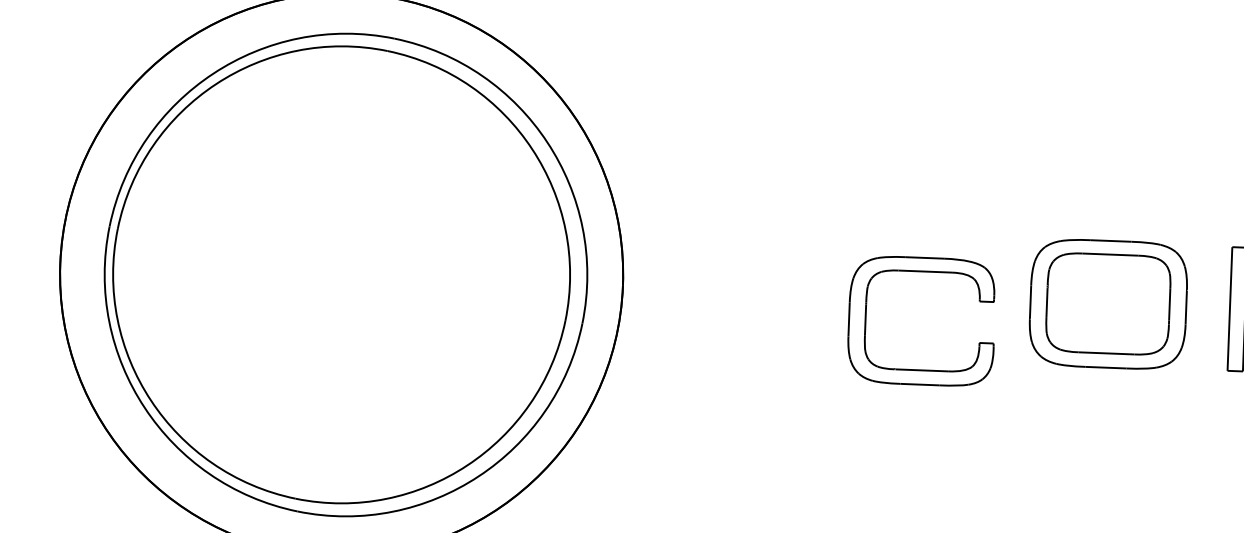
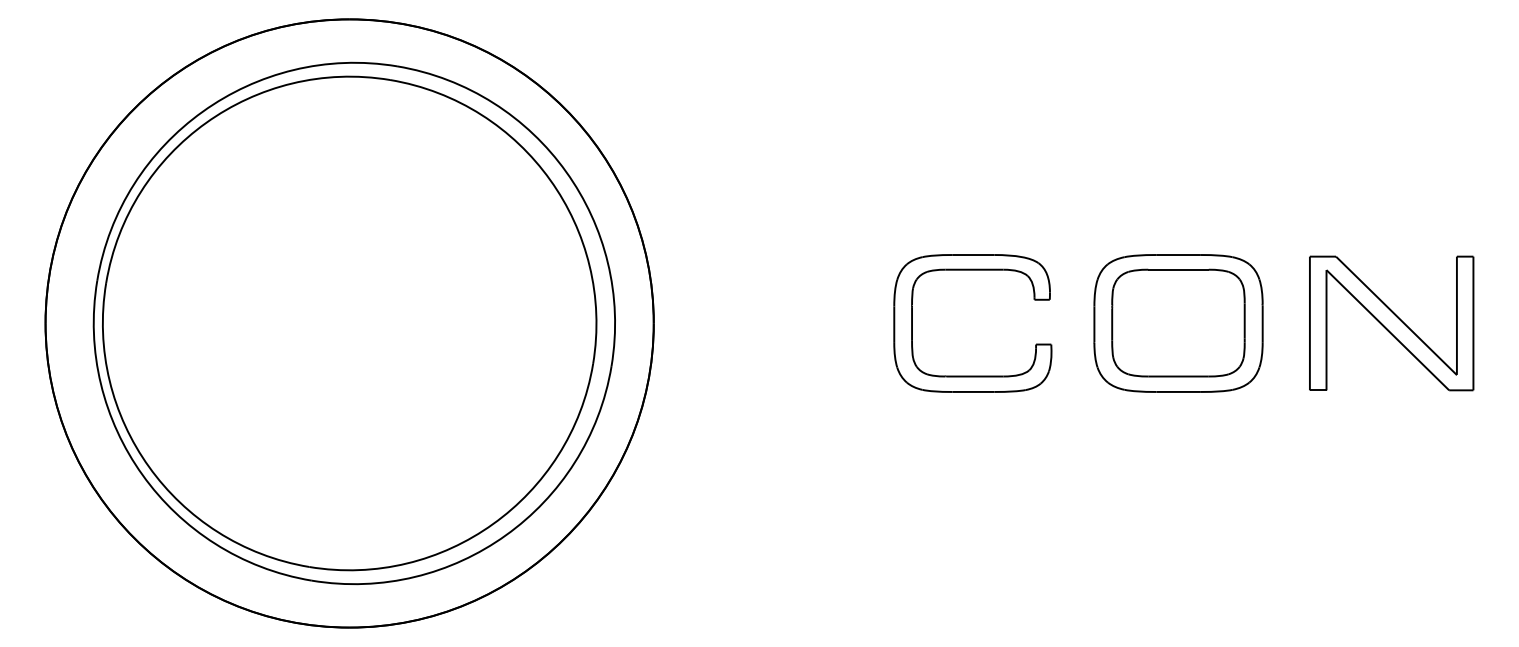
part: (919, 369) -> (972, 375), moved

